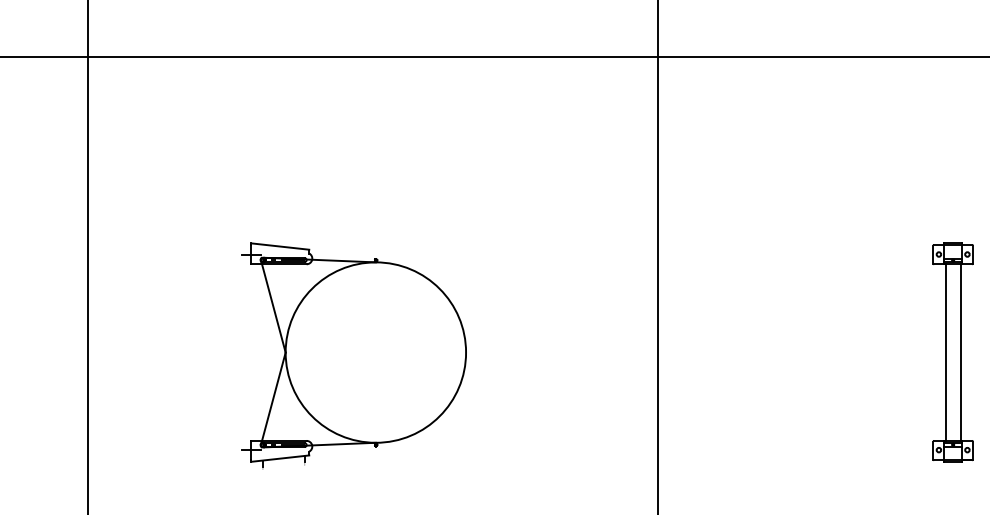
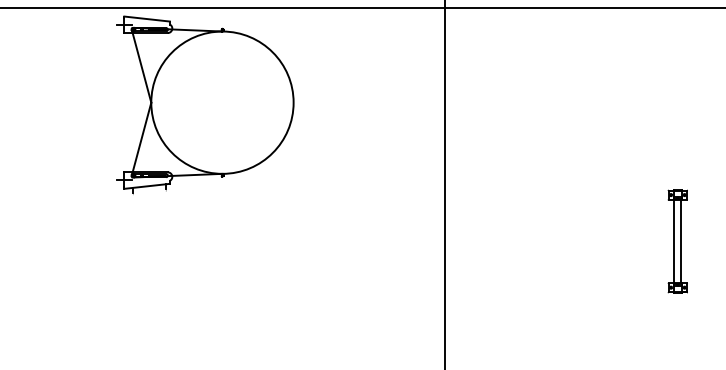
part: (952, 352) -> (677, 241), size x0.6
part: (353, 355) -> (204, 104), moved

